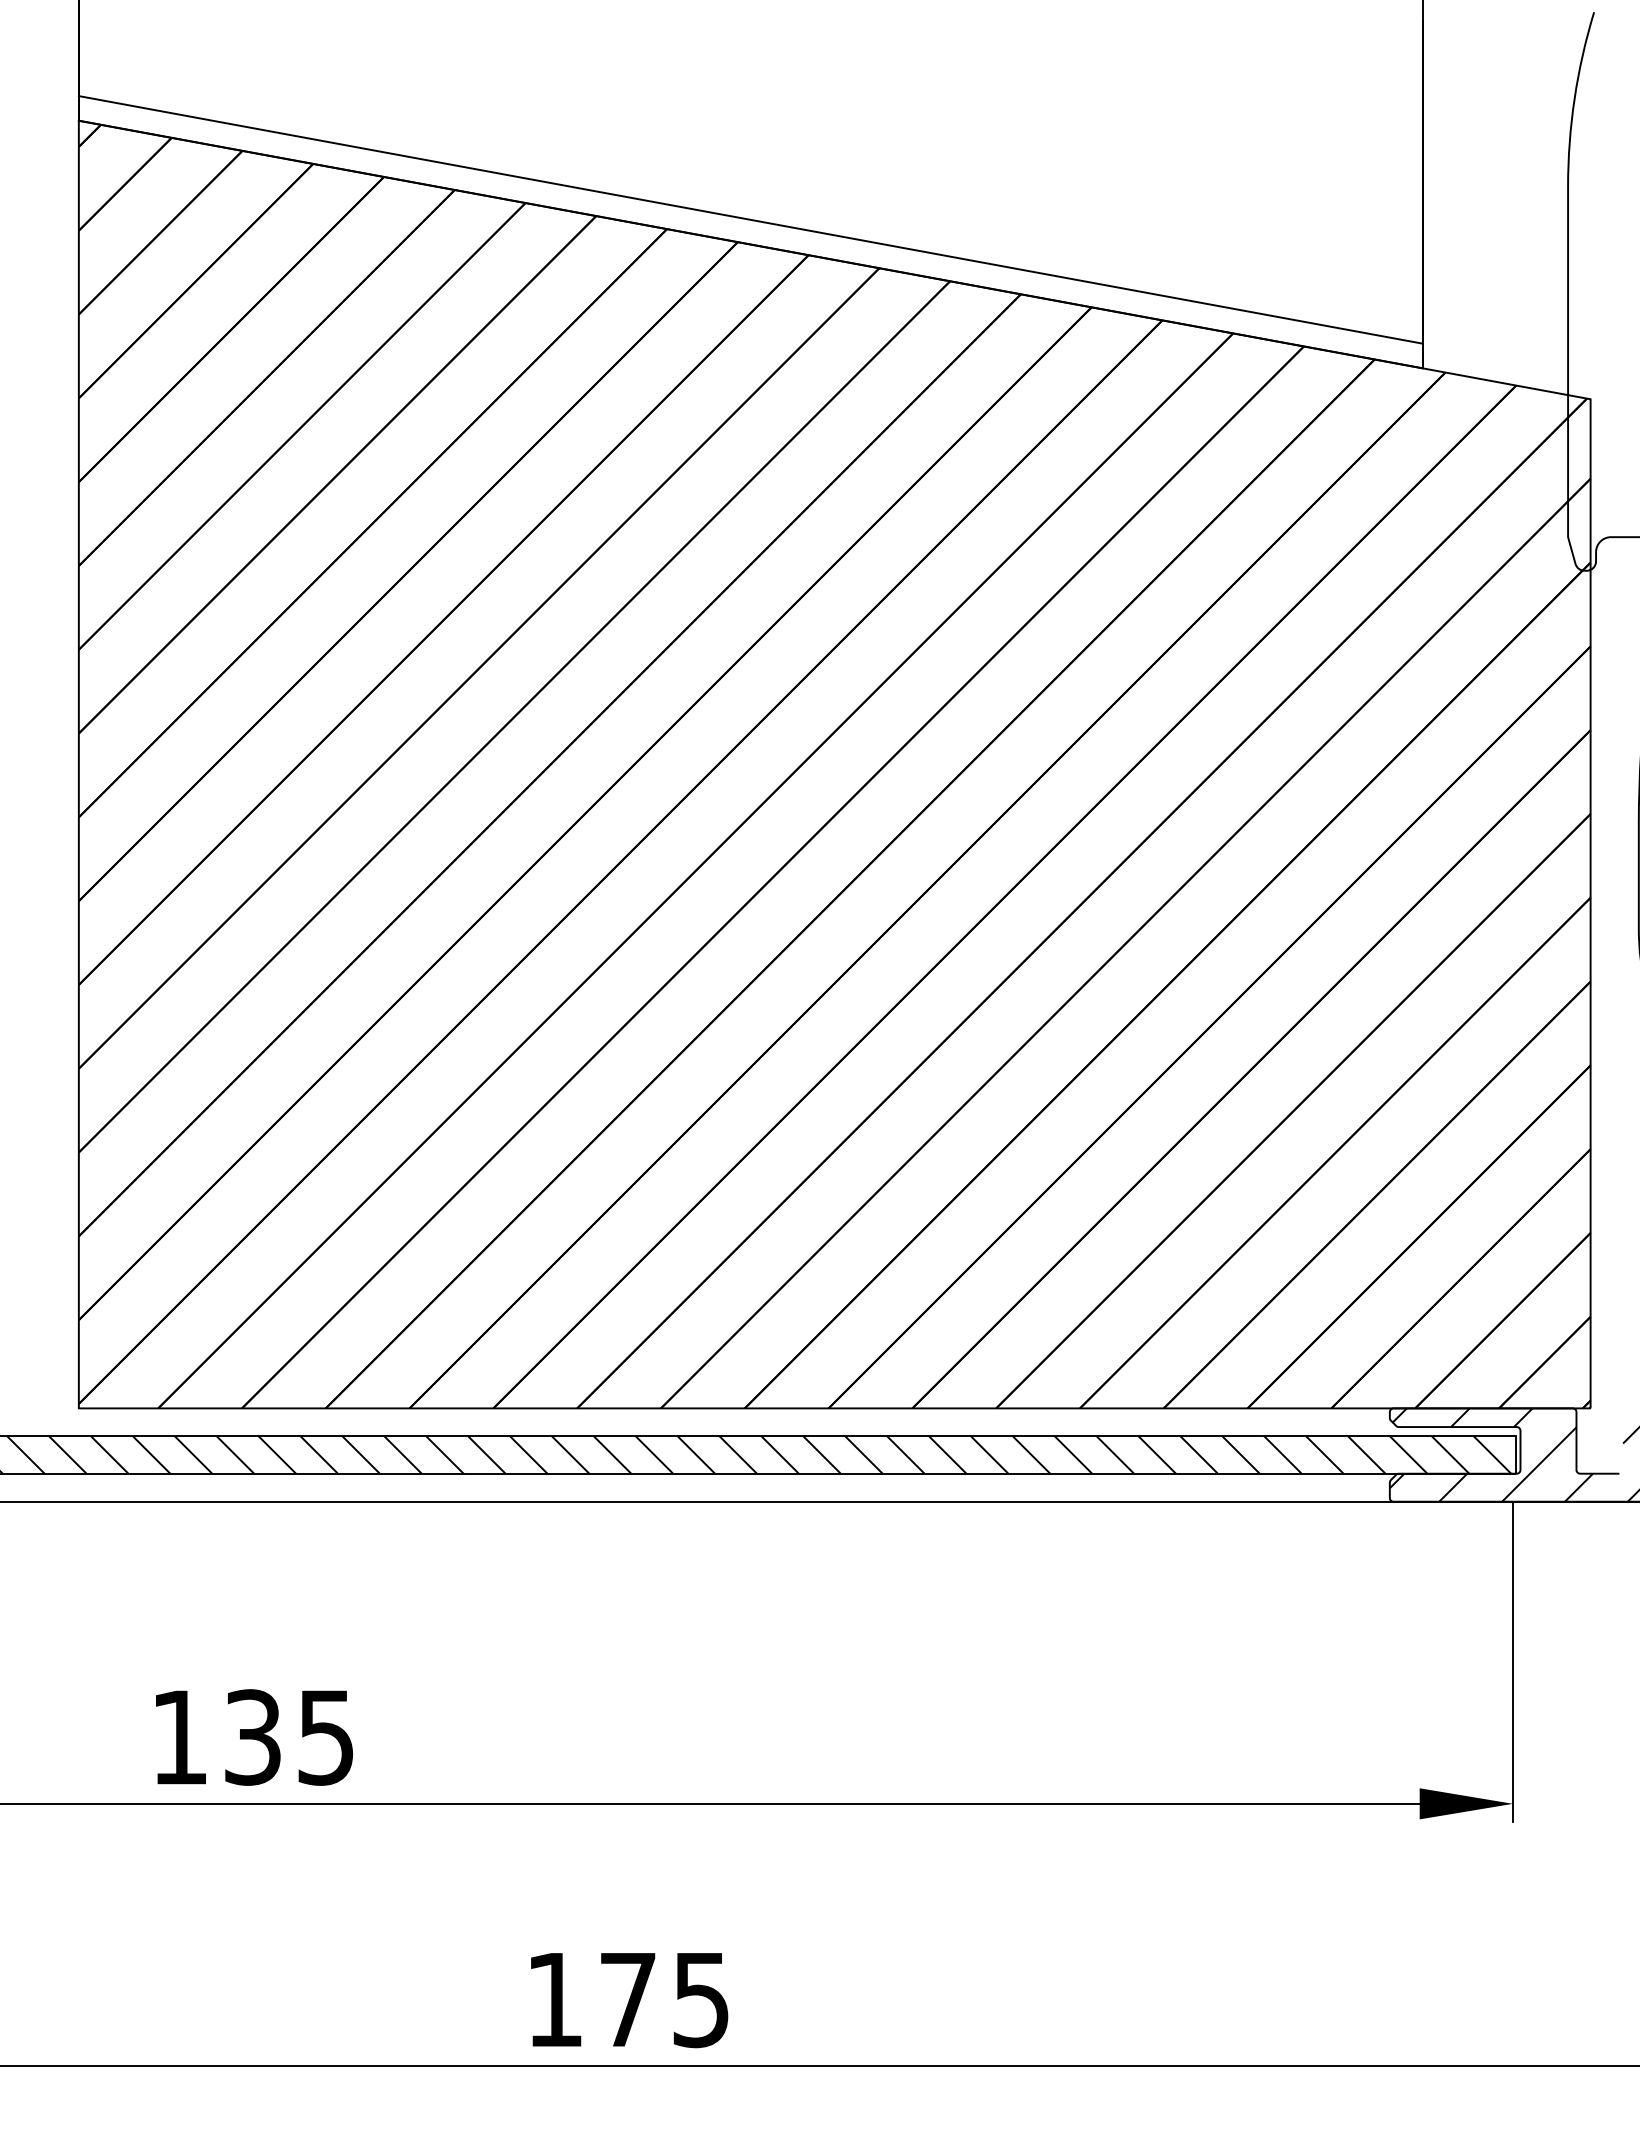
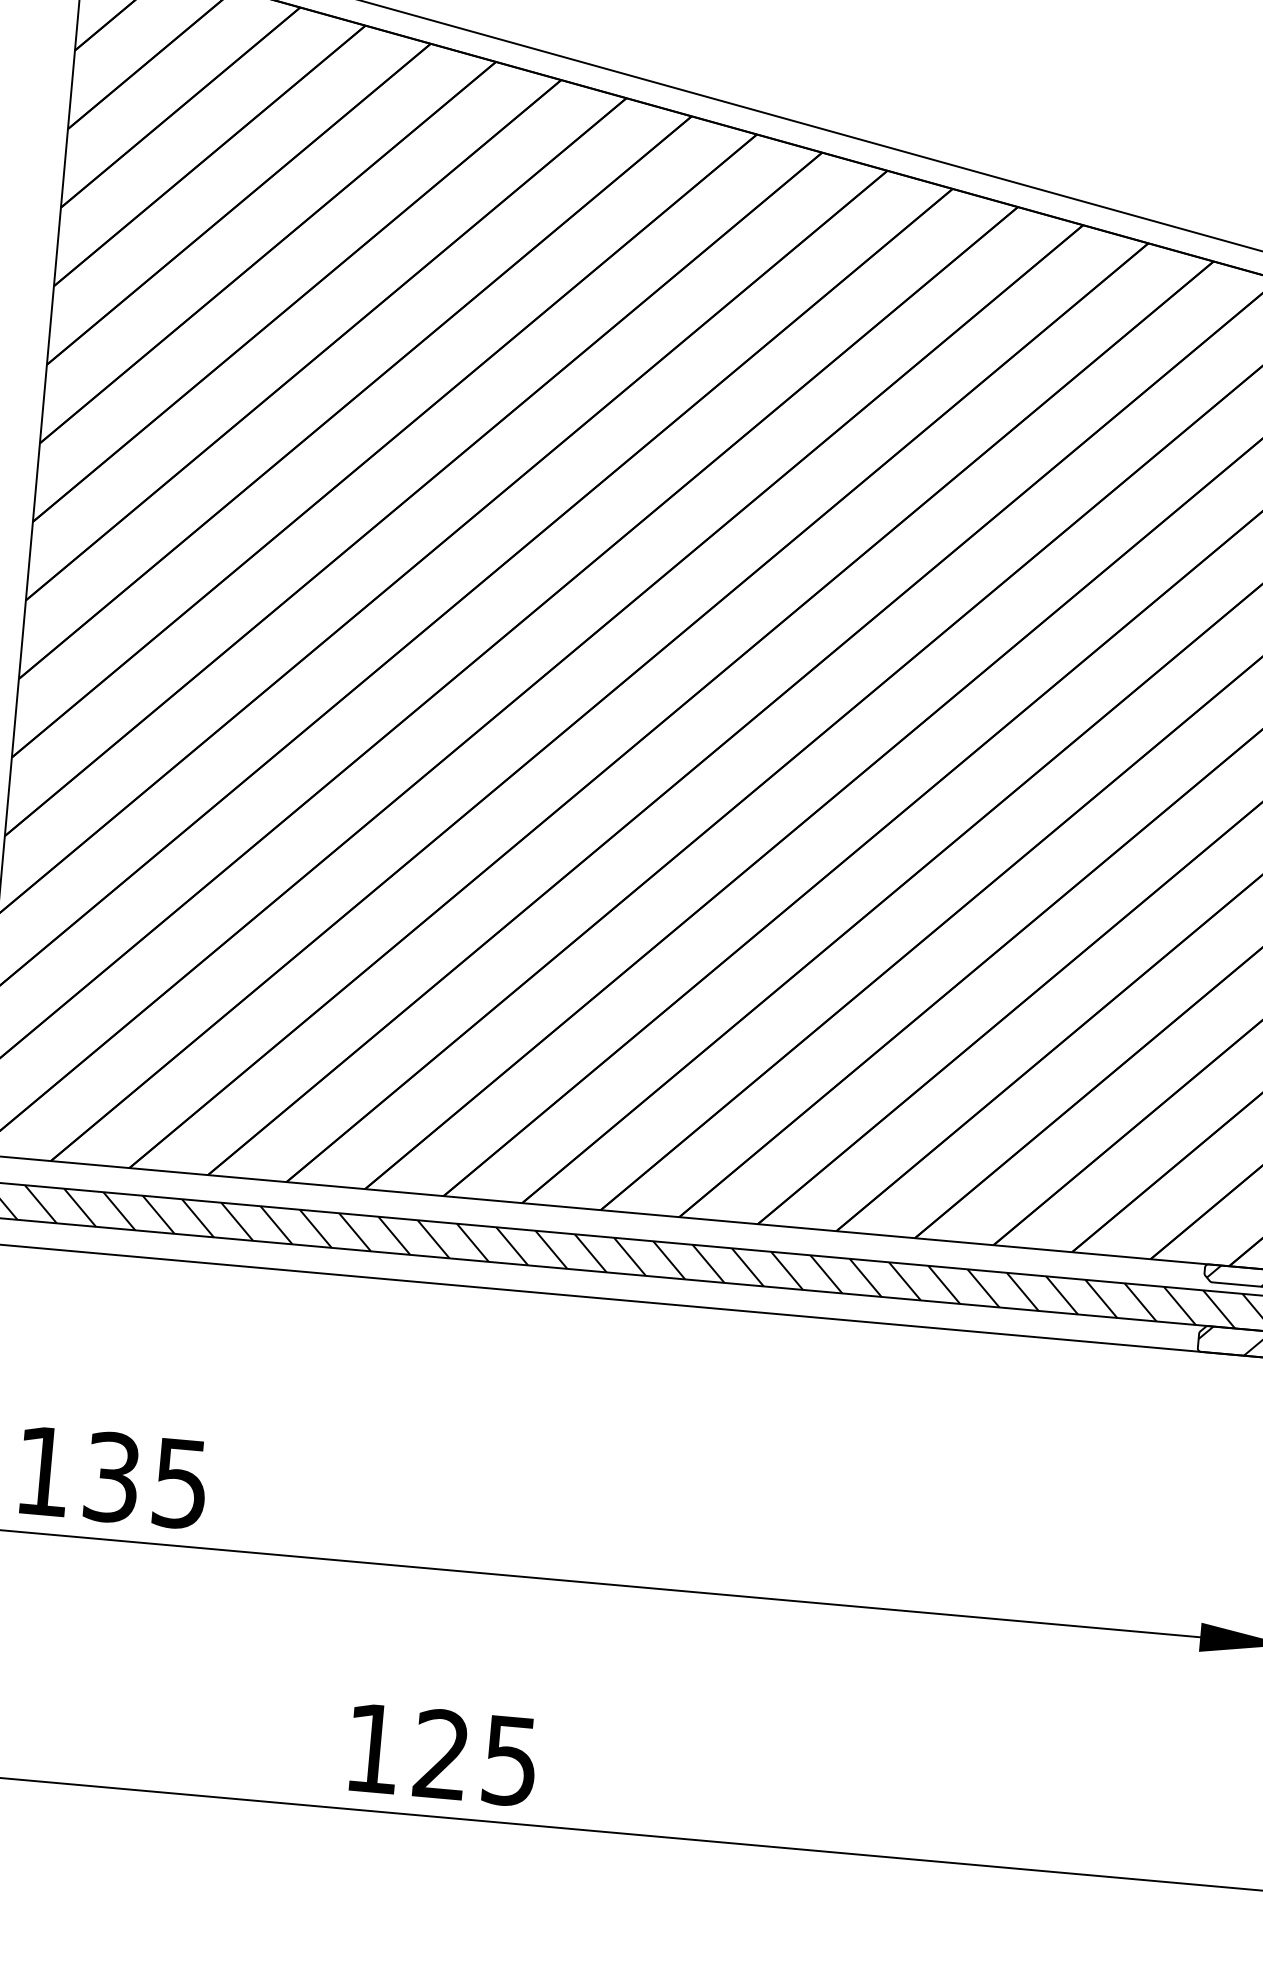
text: (627, 1998) -> (441, 1753), 175 -> 125

